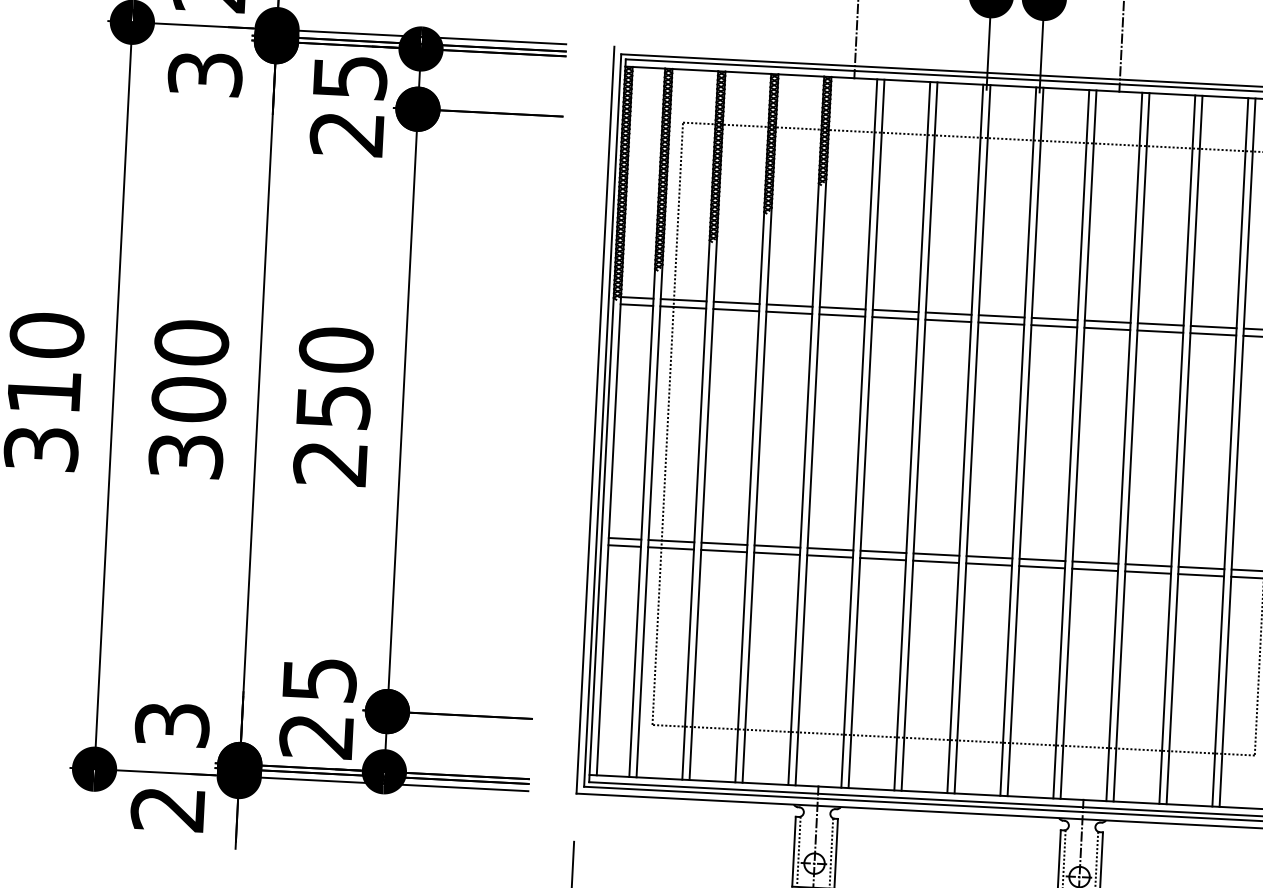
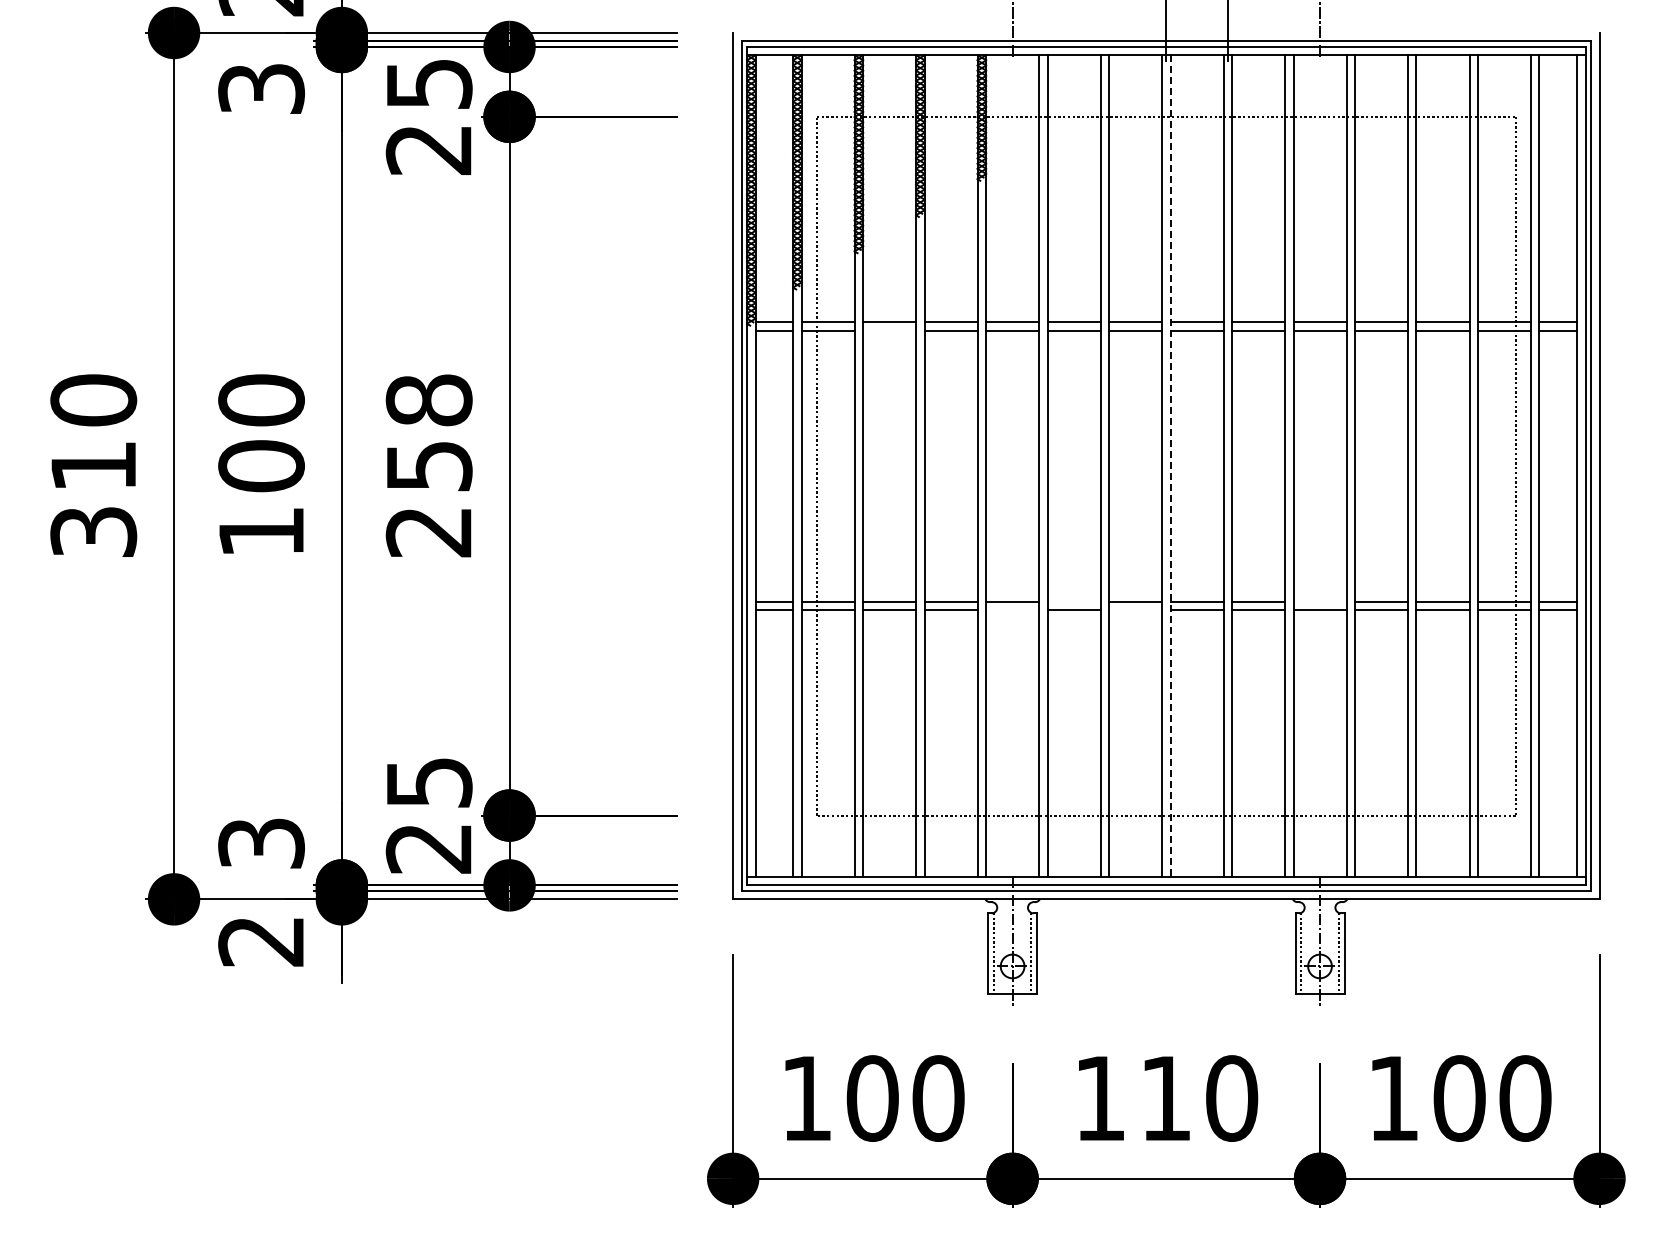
line: (736, 310) -> (889, 330), removed
text: (336, 350) -> (429, 400), 250 -> 258
line: (972, 439) -> (1170, 466), solid -> dashed
text: (186, 455) -> (261, 531), 300 -> 100
line: (882, 551) -> (1073, 601), removed
line: (829, 556) -> (1012, 610), removed
line: (936, 562) -> (1135, 610), removed
line: (1095, 562) -> (1319, 601), removed

